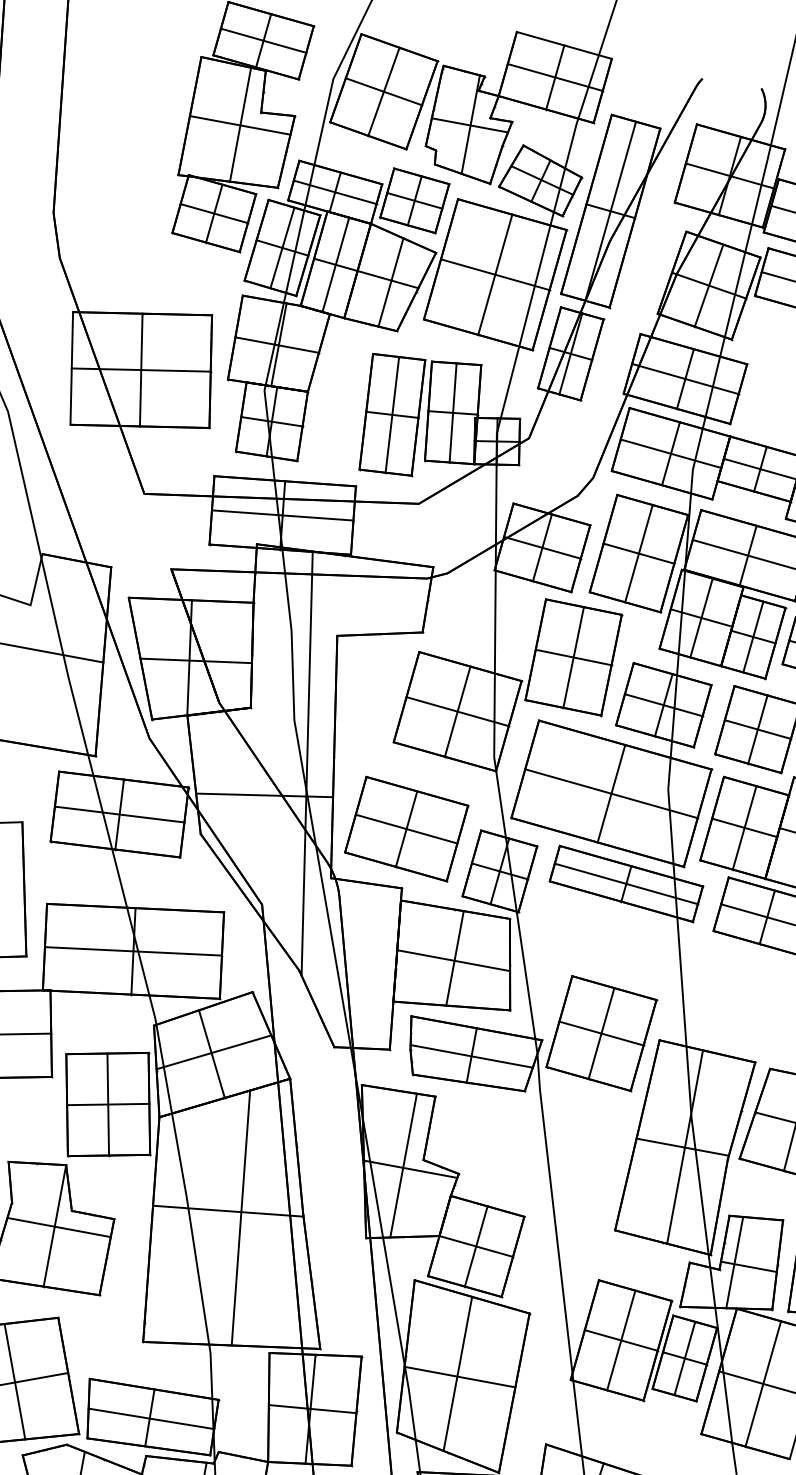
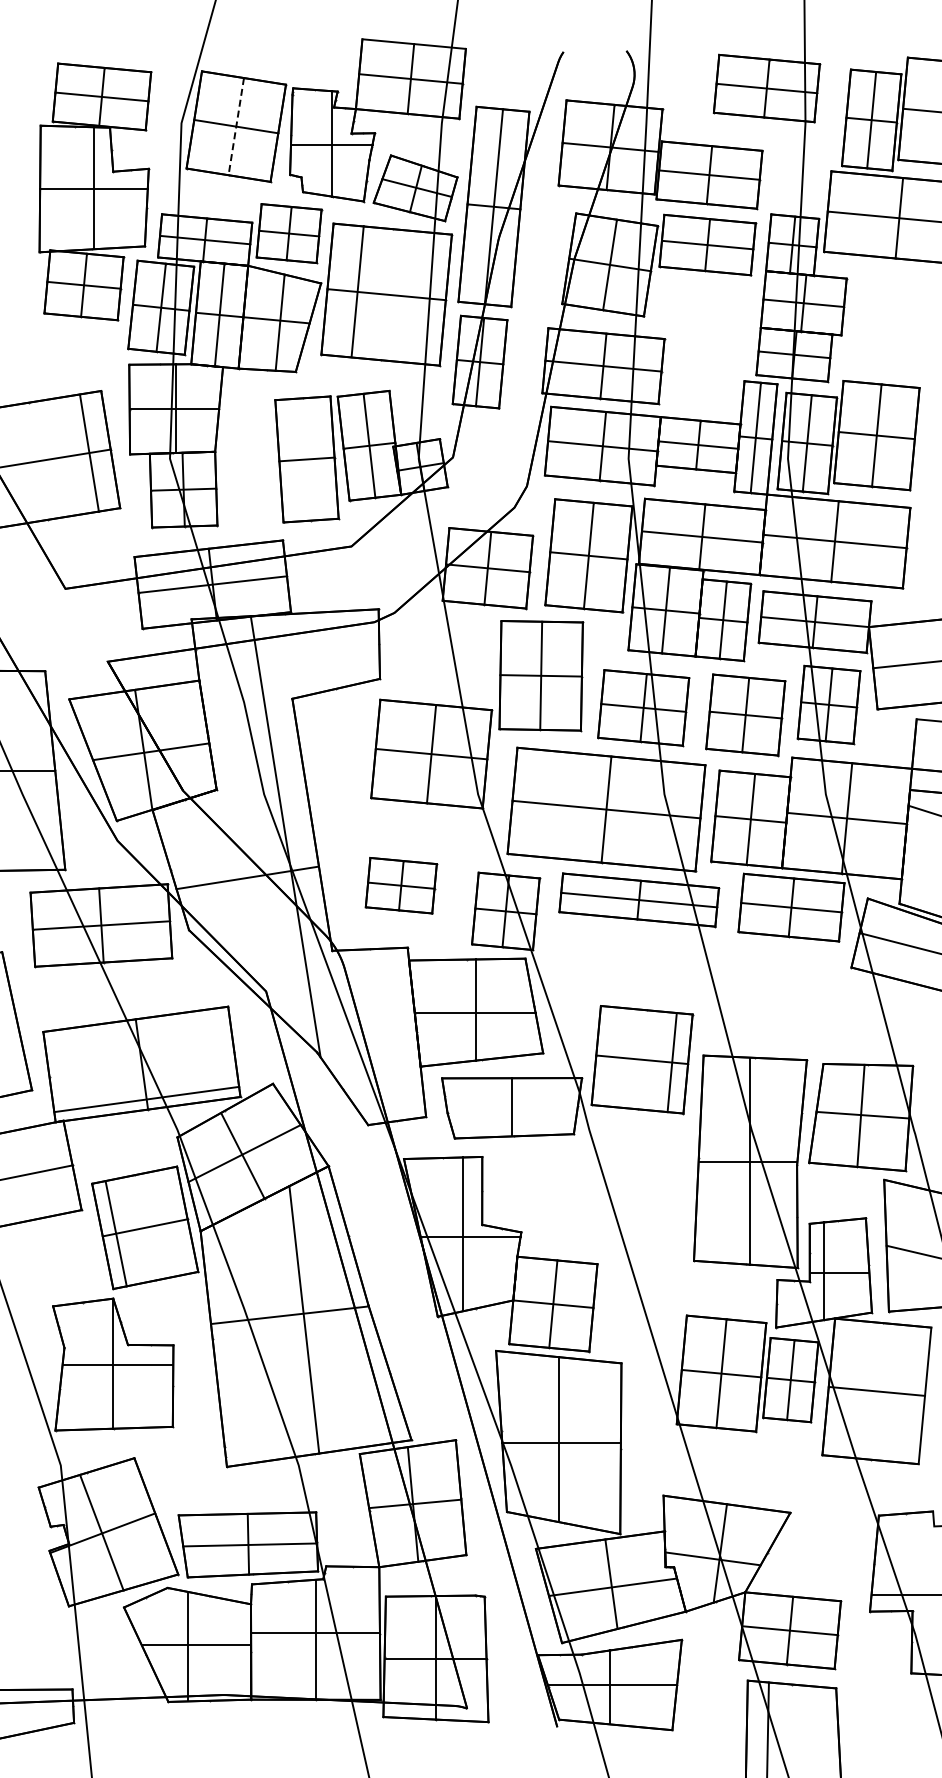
line: (383, 92) -> (236, 127), solid -> dashed
line: (495, 274) -> (357, 291), moved
line: (141, 369) -> (89, 452), moved
line: (391, 414) -> (306, 459), removed
part: (406, 829) -> (401, 885), size x0.6
line: (133, 951) -> (146, 1099), moved
line: (600, 1033) -> (671, 1062), moved
line: (471, 1056) -> (511, 1108), removed
line: (107, 1104) -> (115, 1233), moved
line: (762, 1383) -> (876, 1391), removed

